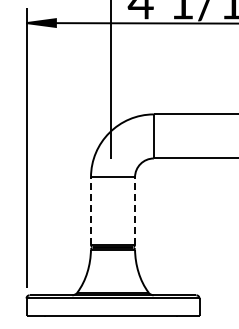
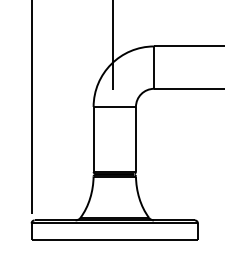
line: (91, 211) -> (94, 139), dashed -> solid
line: (135, 211) -> (136, 139), dashed -> solid

